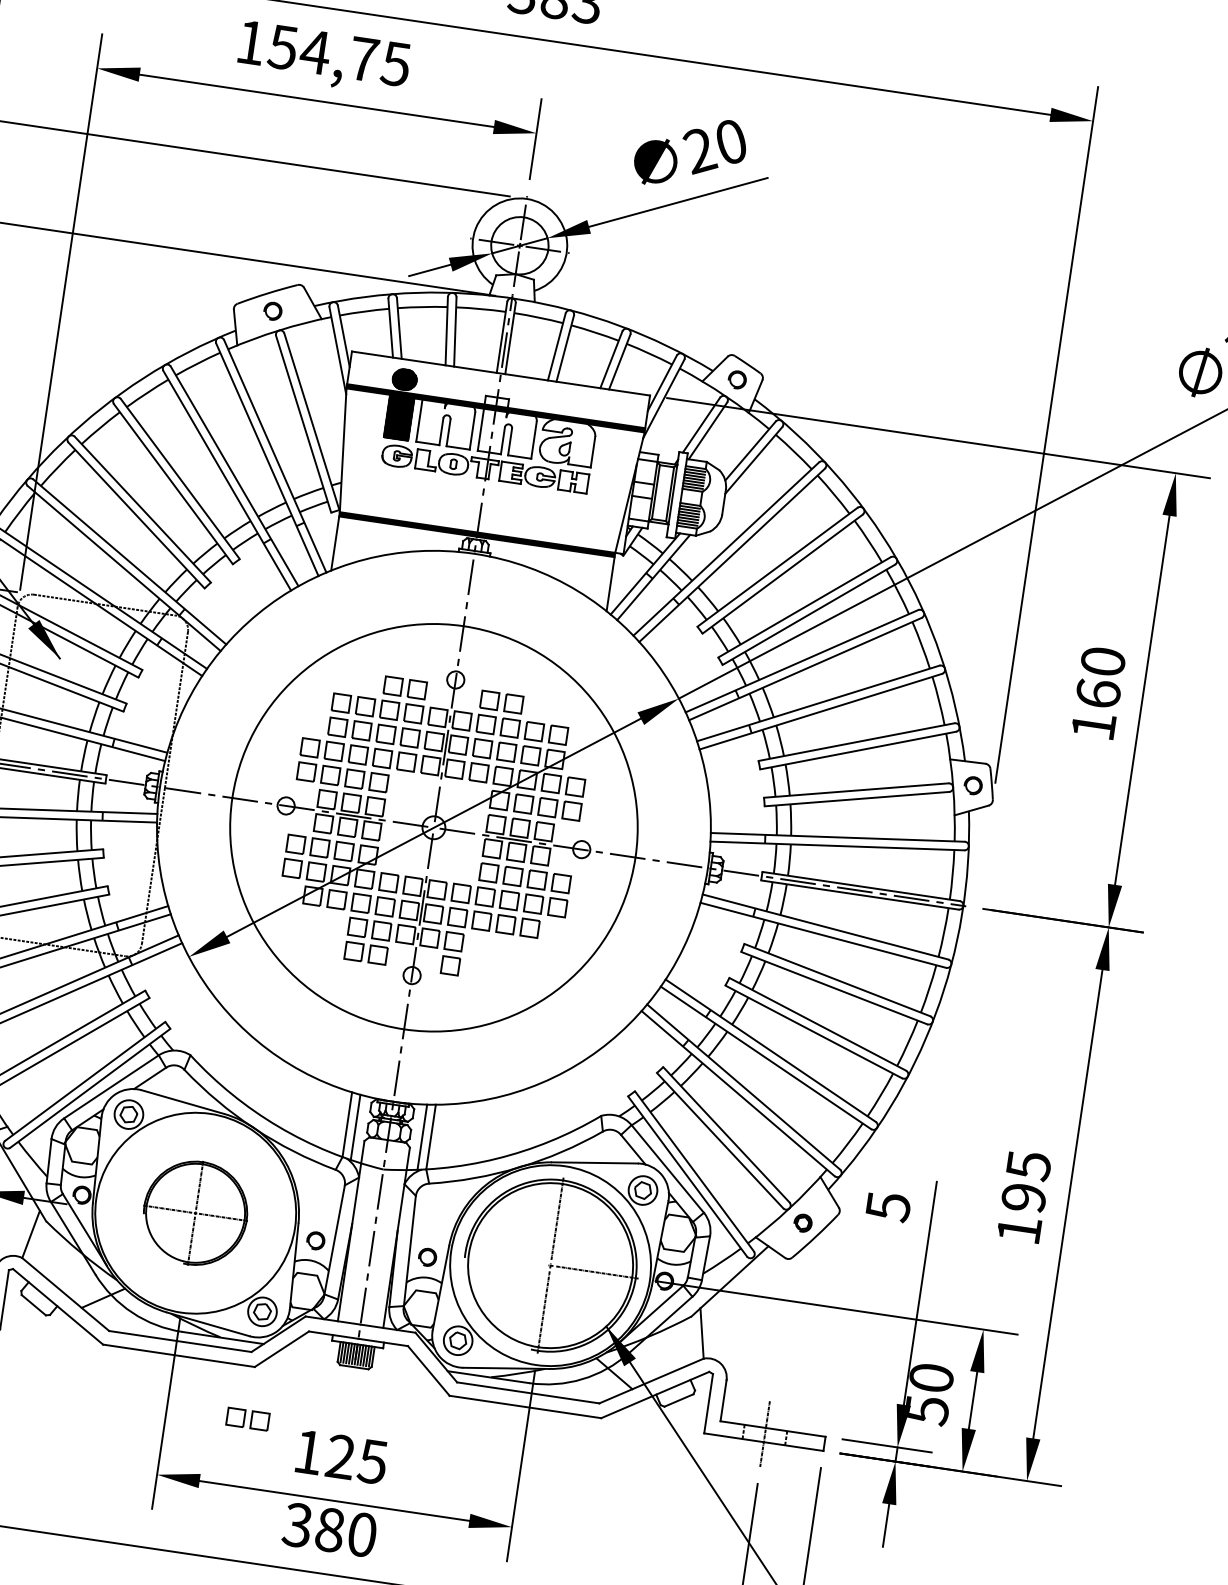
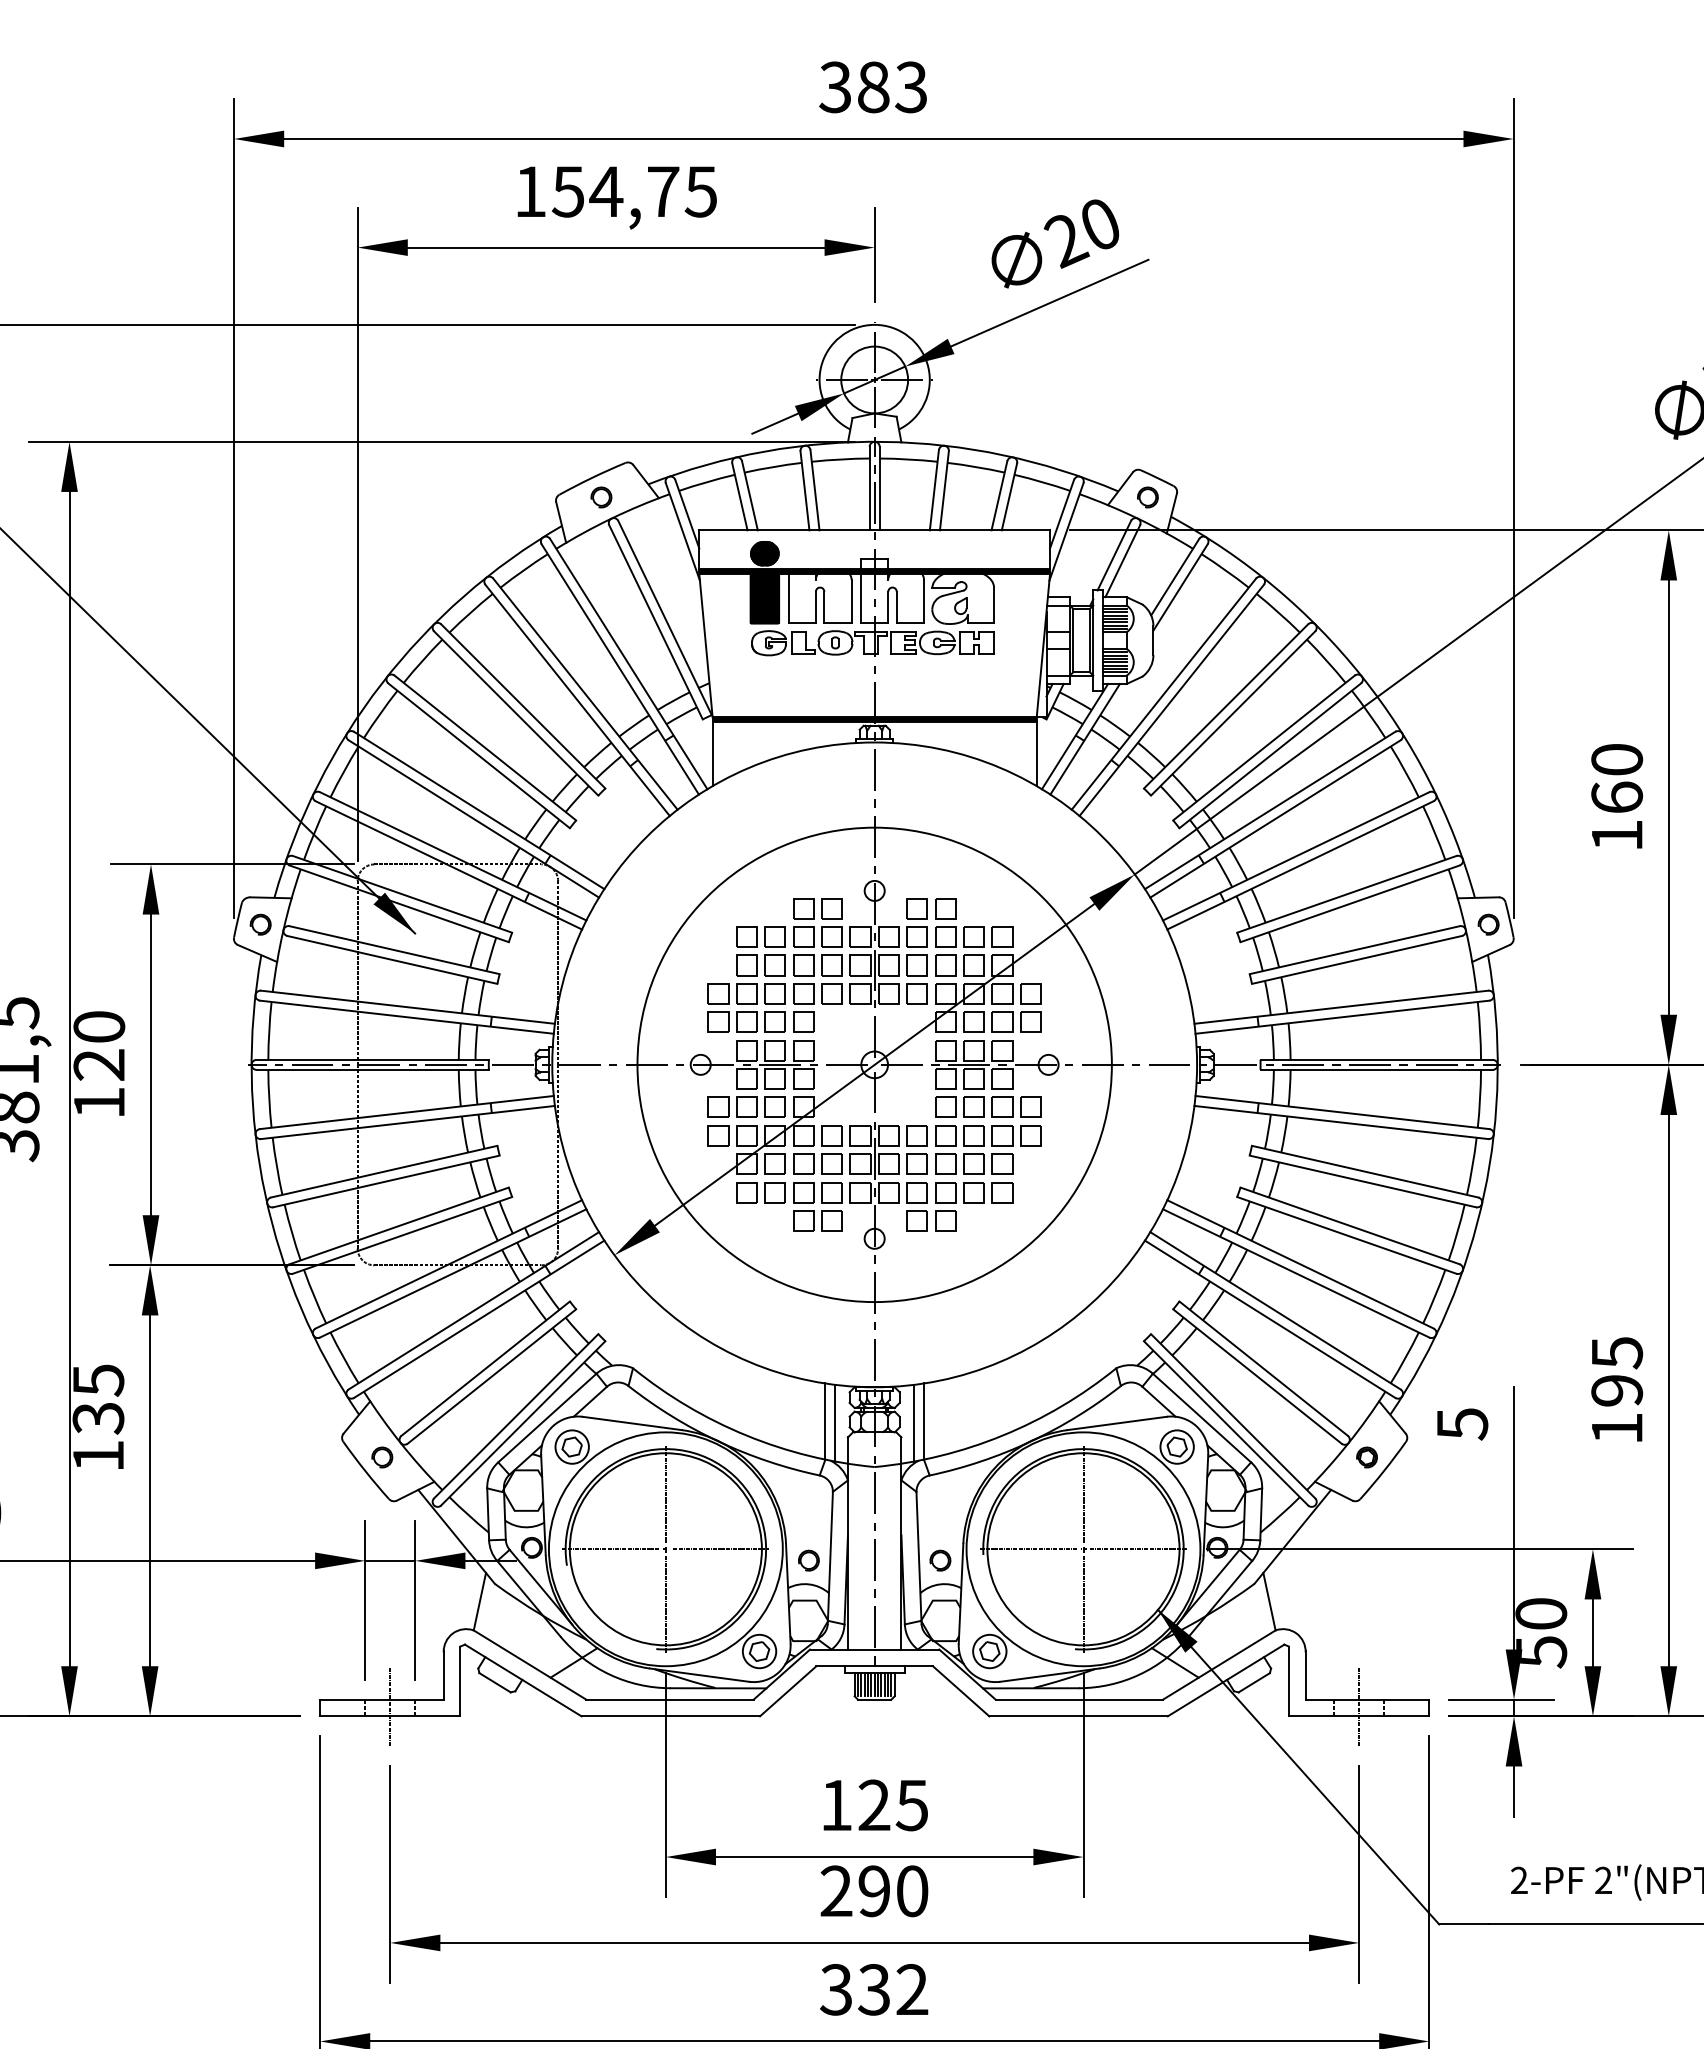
part: (500, 960) -> (974, 1206), added
part: (195, 1213) -> (665, 1549), size x1.67
line: (502, 1258) -> (1027, 1549), added
part: (247, 1419) -> (760, 1192), moved
text: (313, 1527) -> (855, 1891), 380 -> 290

